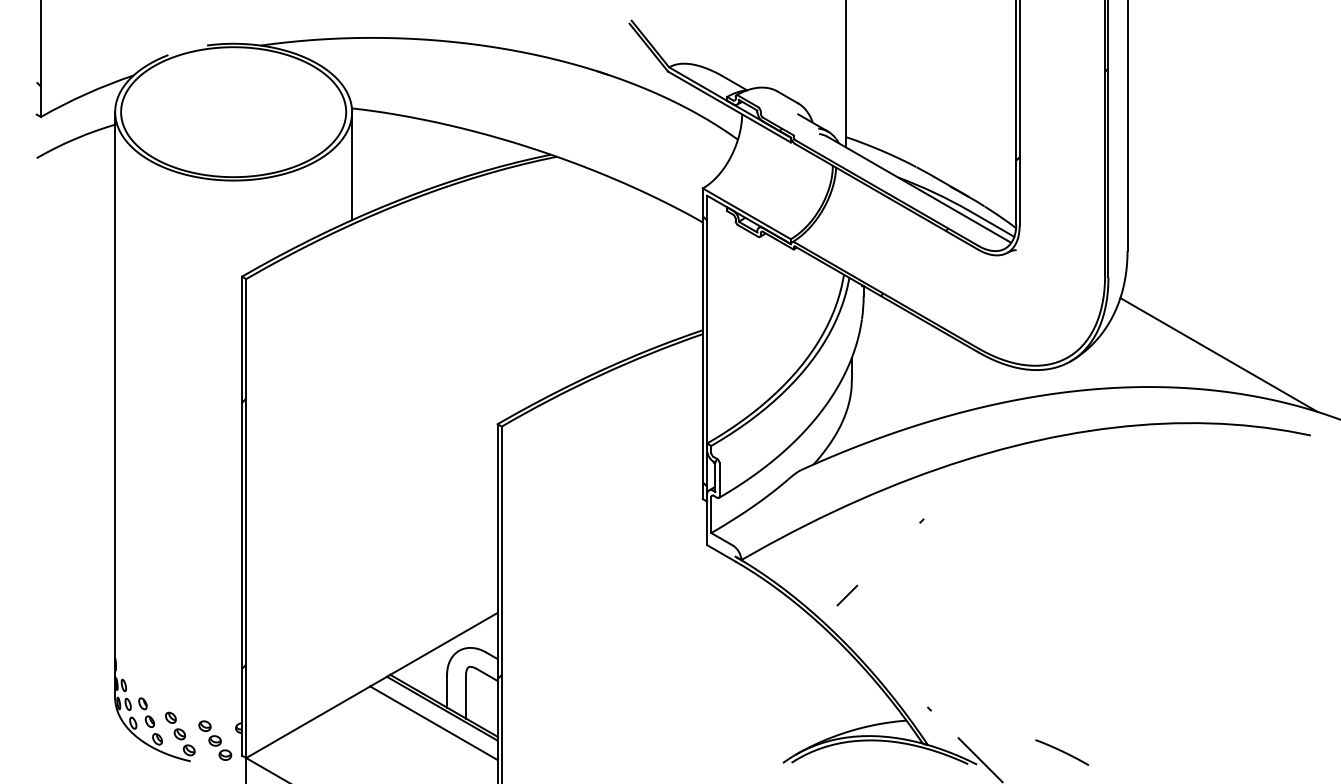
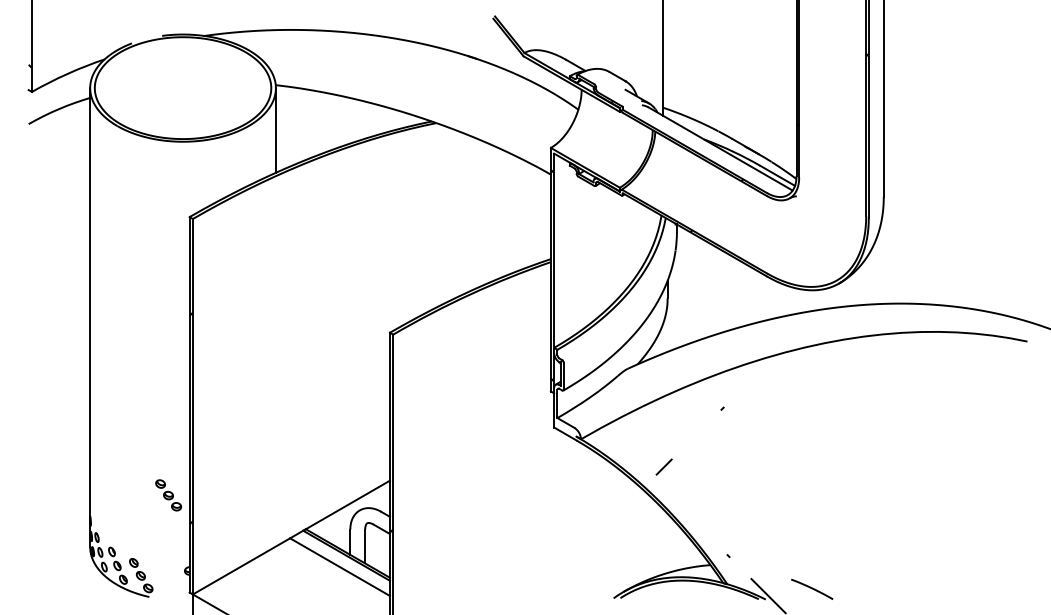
line: (1218, 354) -> (955, 278), removed
part: (215, 740) -> (168, 495), moved
curve: (1062, 752) -> (812, 589), moved

